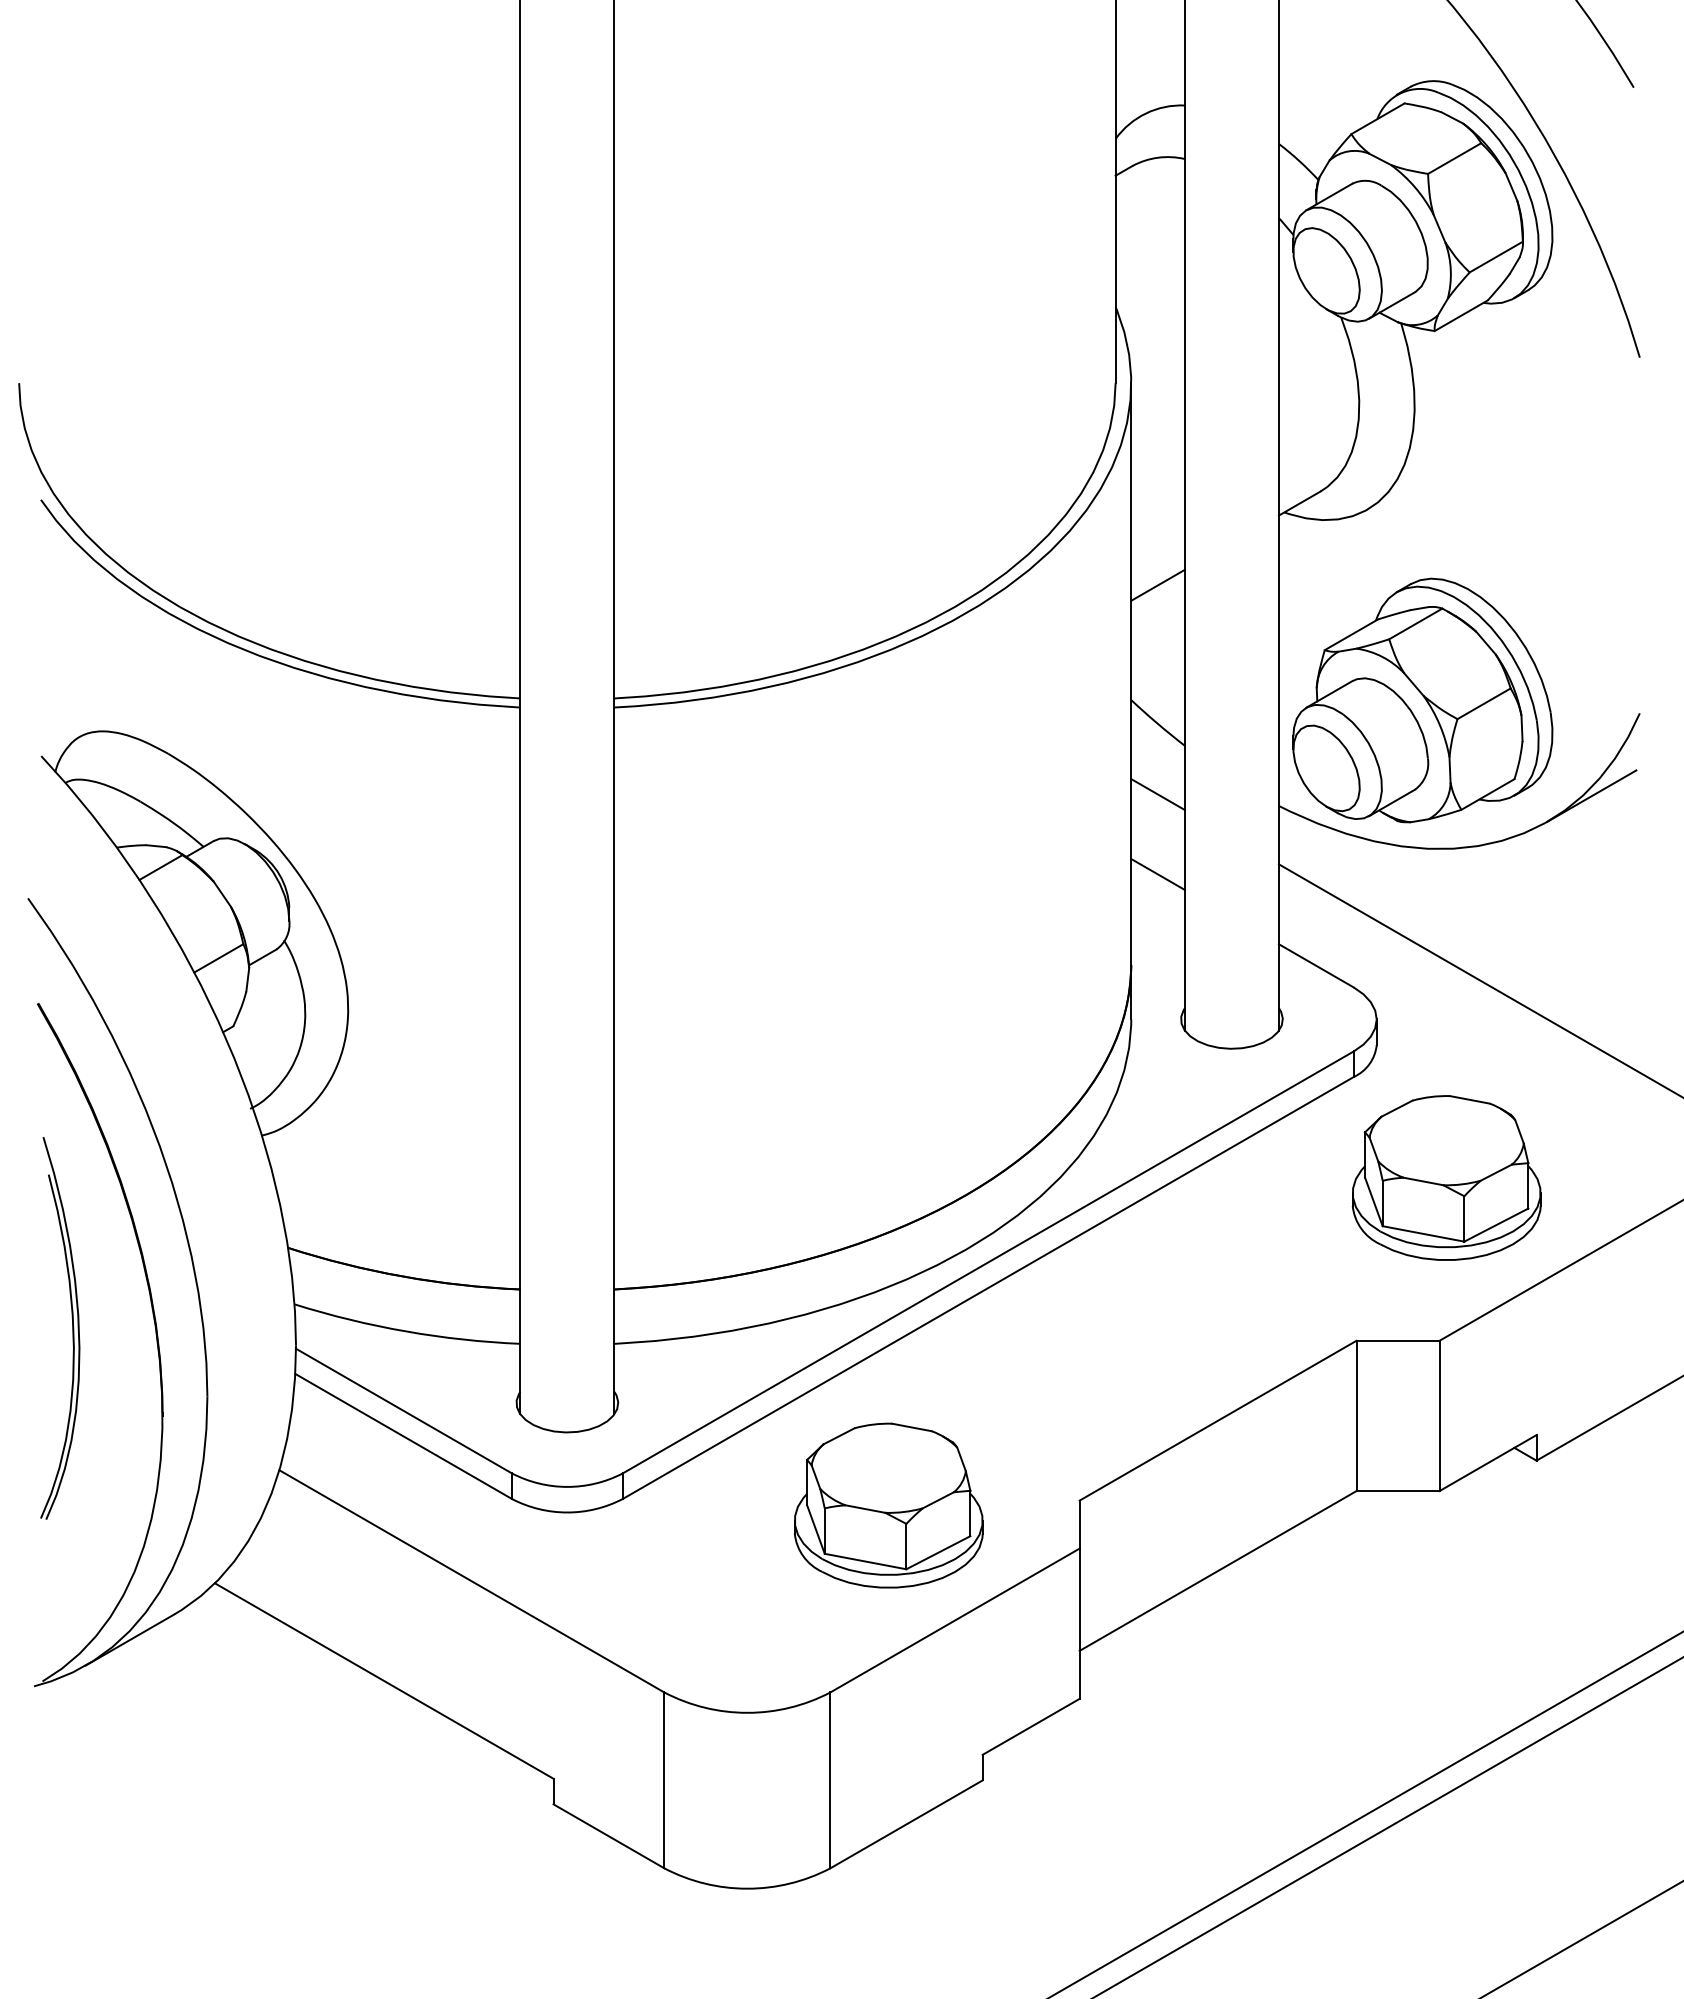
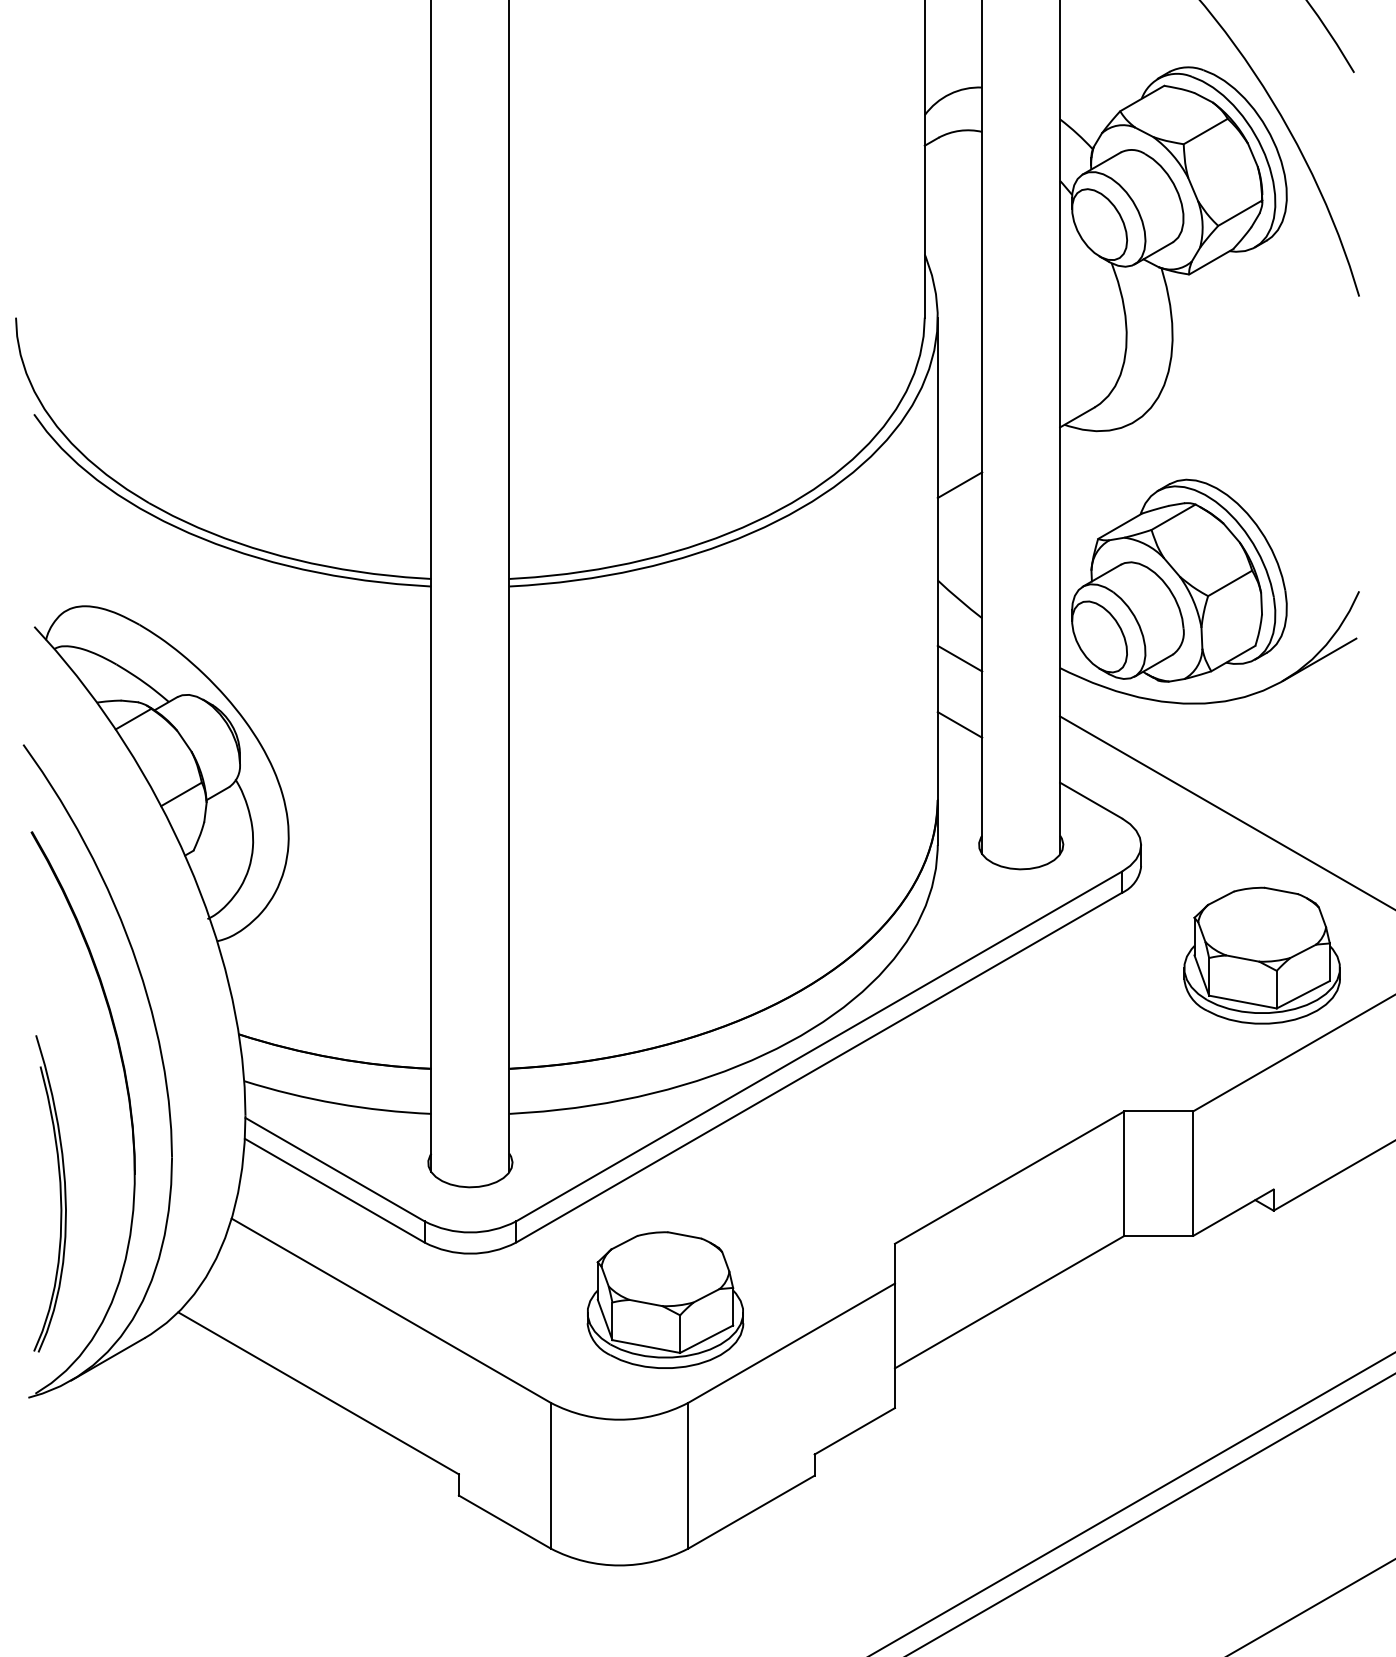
part: (1446, 1177) -> (1261, 955), moved
part: (72, 1328) -> (60, 1194), moved
part: (888, 1505) -> (665, 1300), moved

